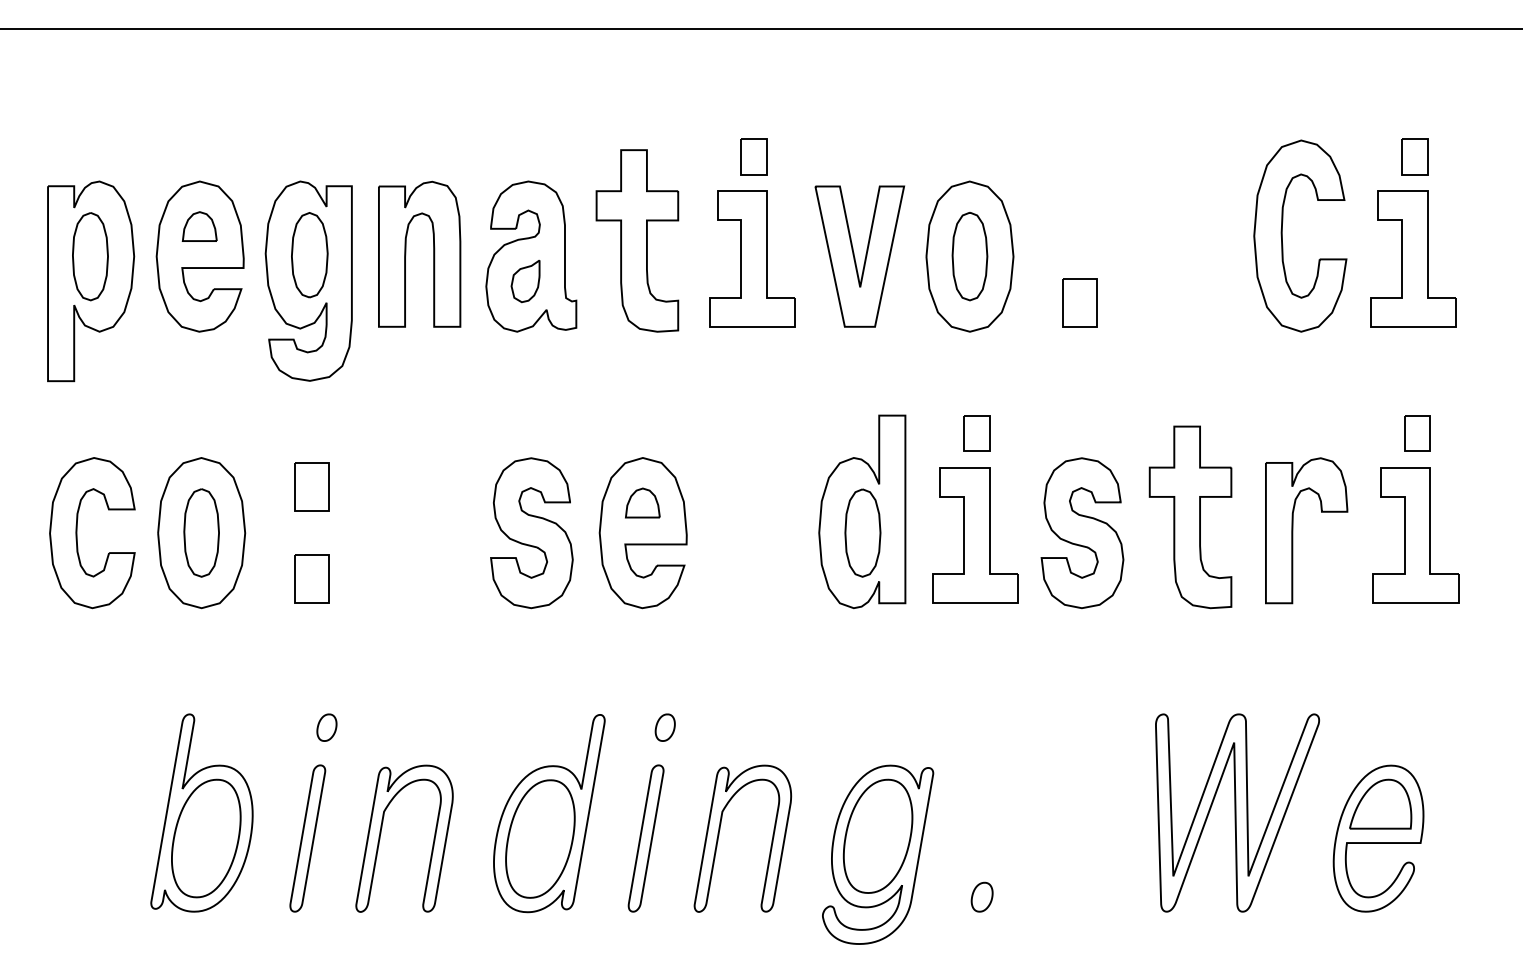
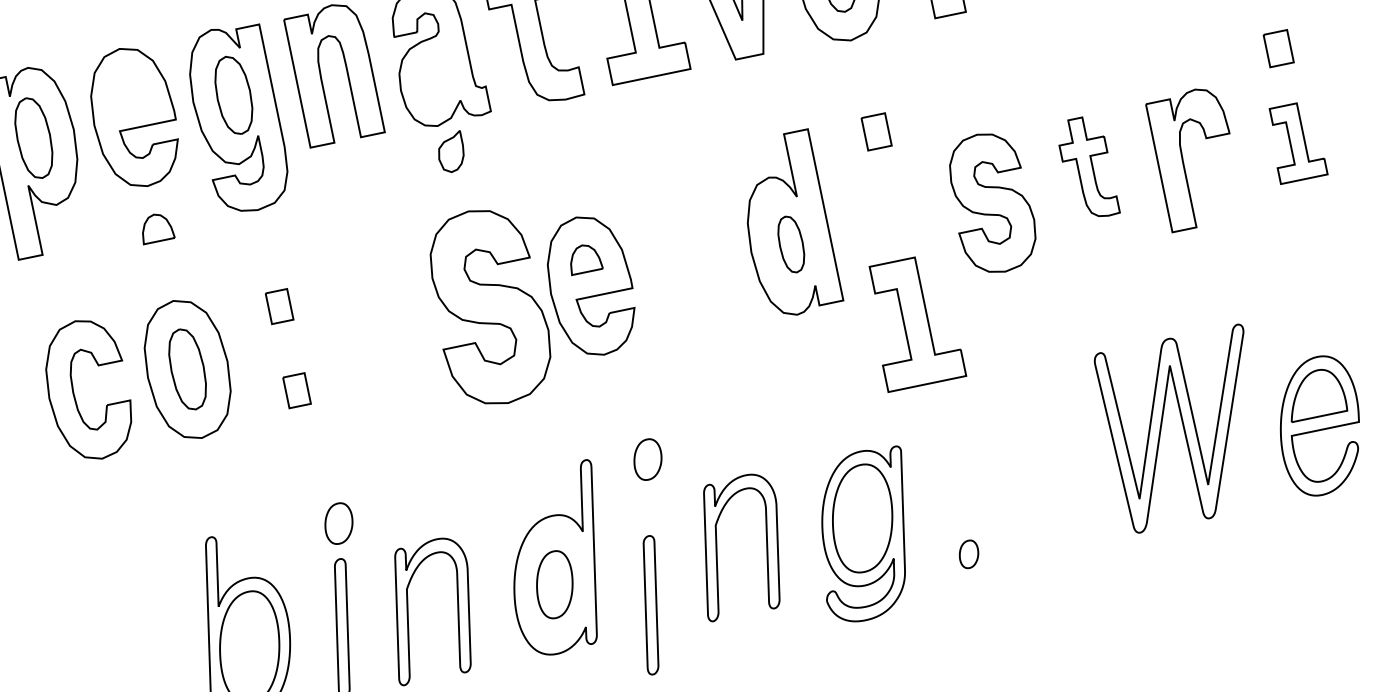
part: (199, 226) -> (156, 227), moved
part: (525, 281) -> (451, 152), moved
part: (311, 486) -> (279, 306), size x0.7
part: (1190, 517) -> (1087, 168), size x0.6
part: (862, 532) -> (790, 244), size x0.7
part: (531, 533) -> (488, 307), size x1.4
part: (975, 535) -> (914, 322), moved
part: (1415, 535) -> (1296, 142), size x0.6
part: (311, 578) -> (296, 390), size x0.7
part: (326, 727) -> (338, 523), size x1.6
part: (664, 727) -> (646, 459), size x1.6
part: (540, 838) -> (554, 584), size x0.6
part: (645, 838) -> (650, 605), moved

